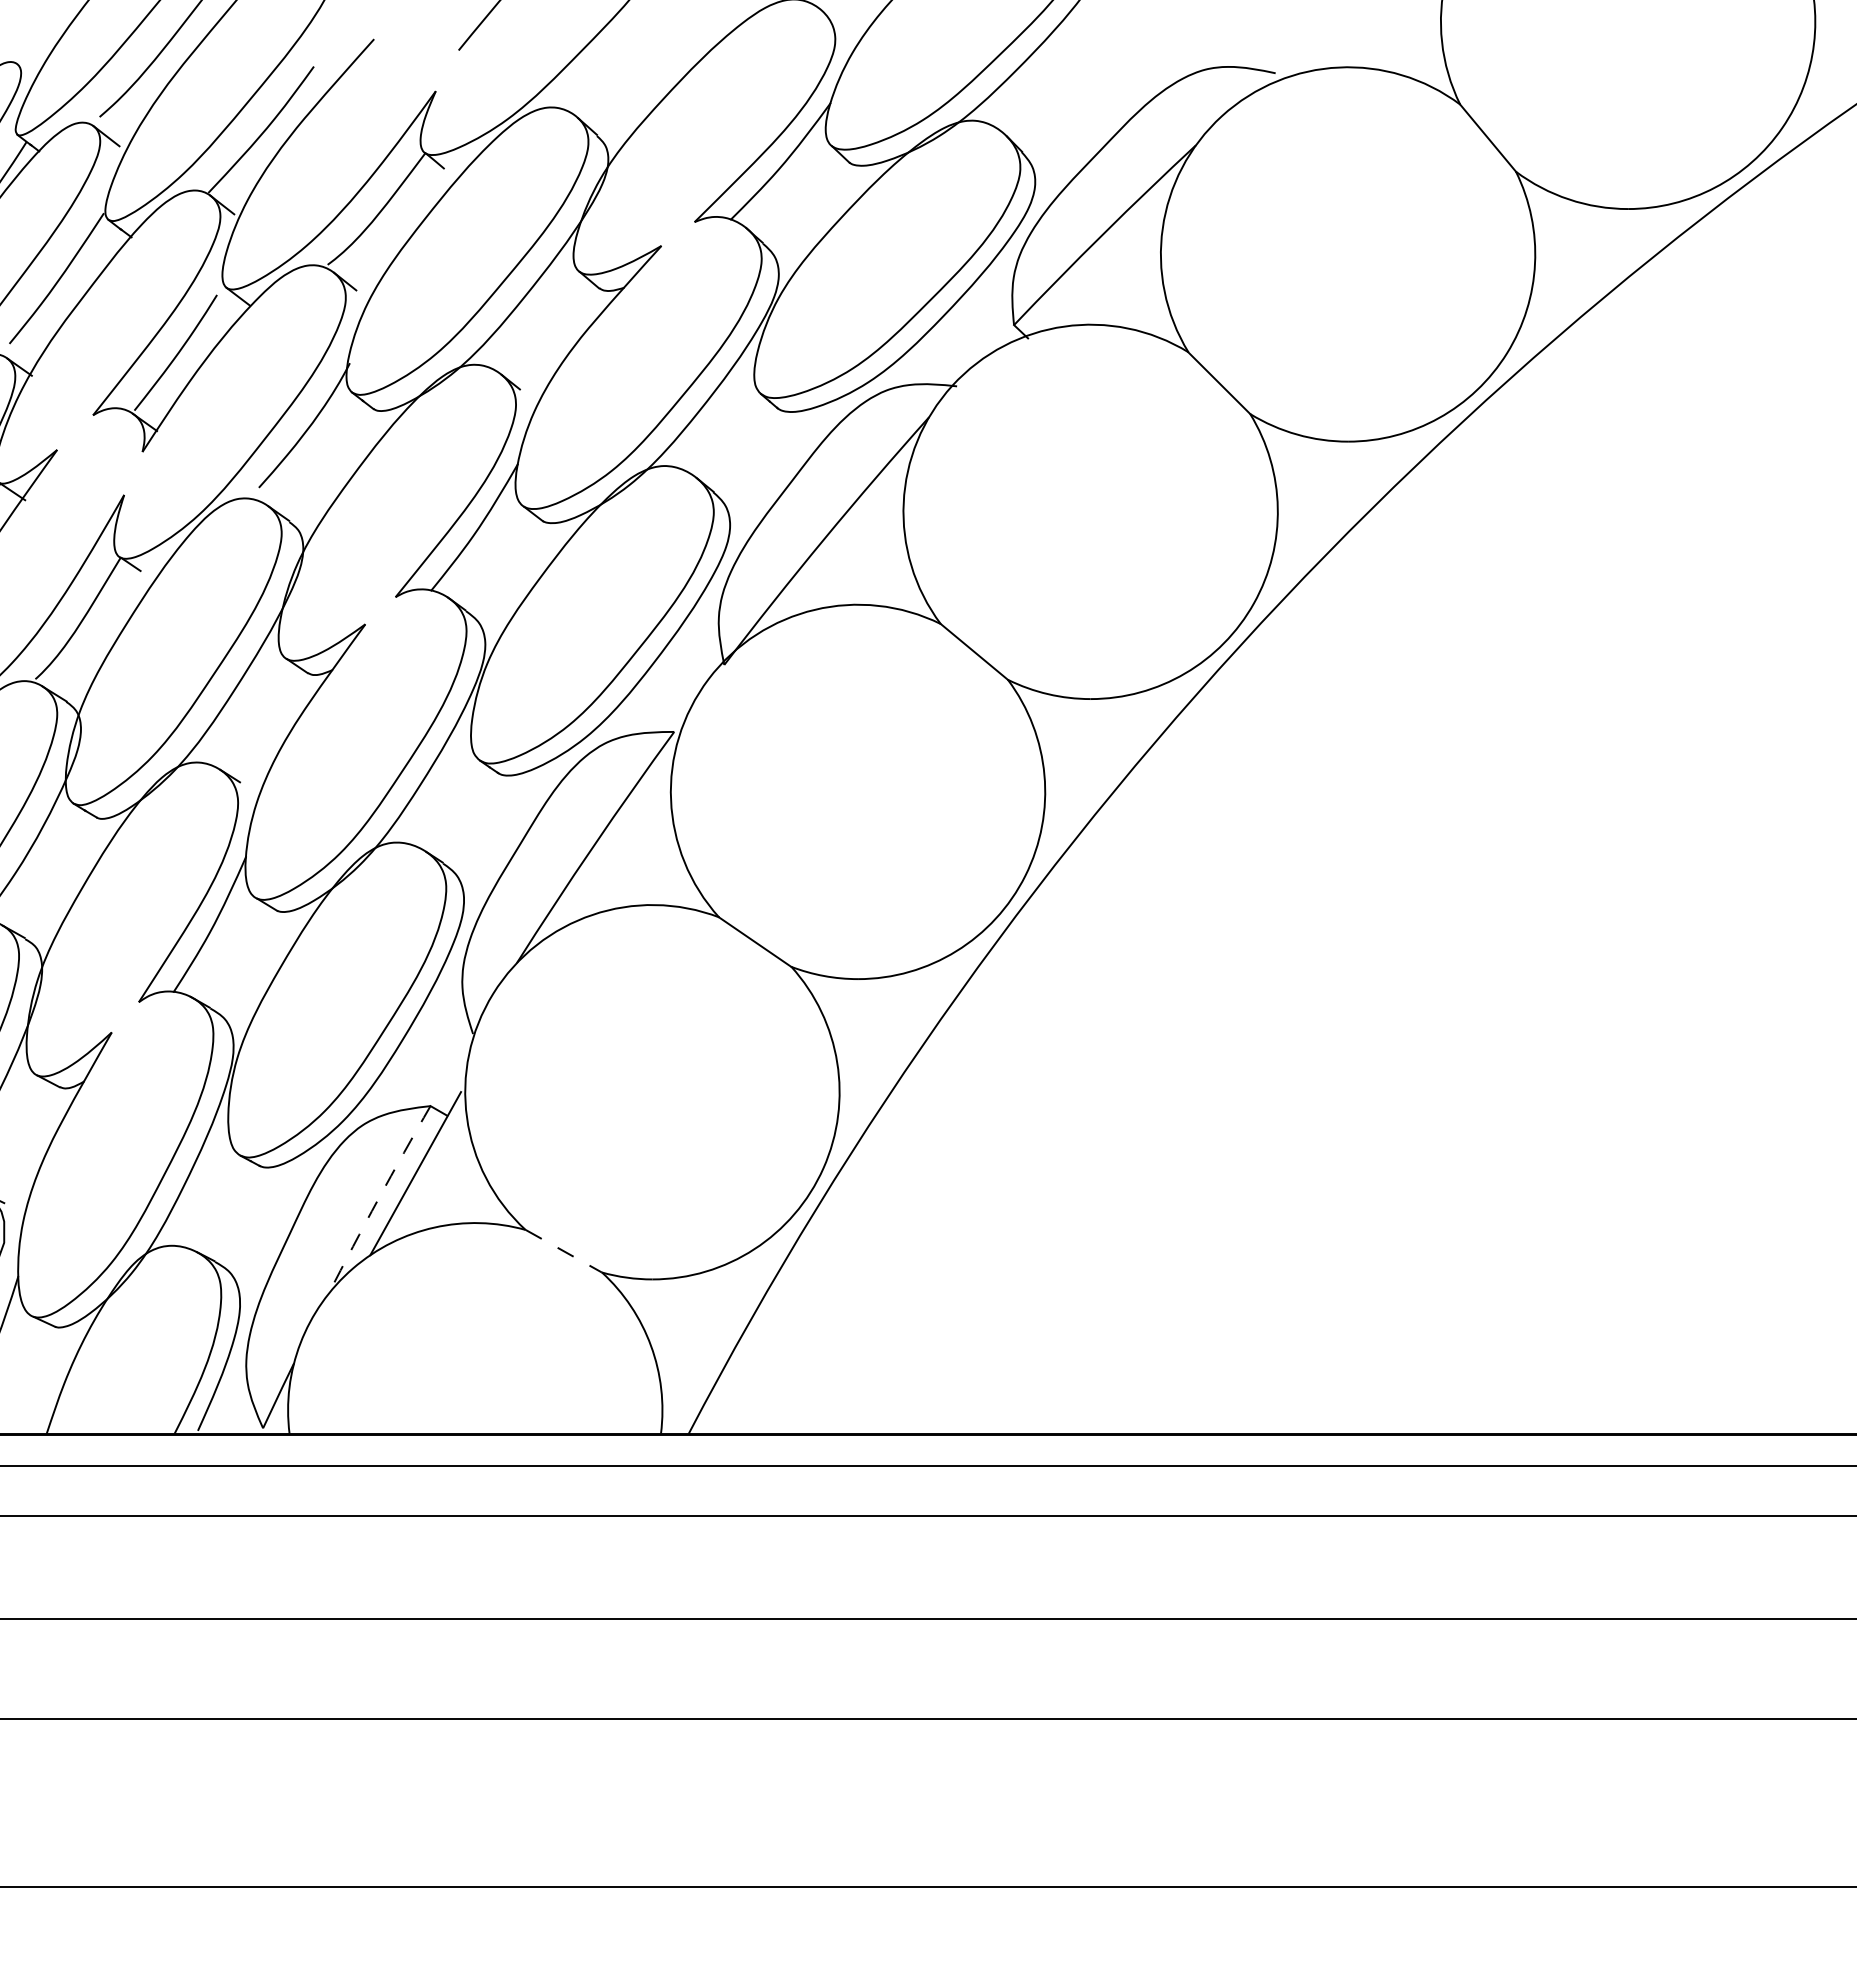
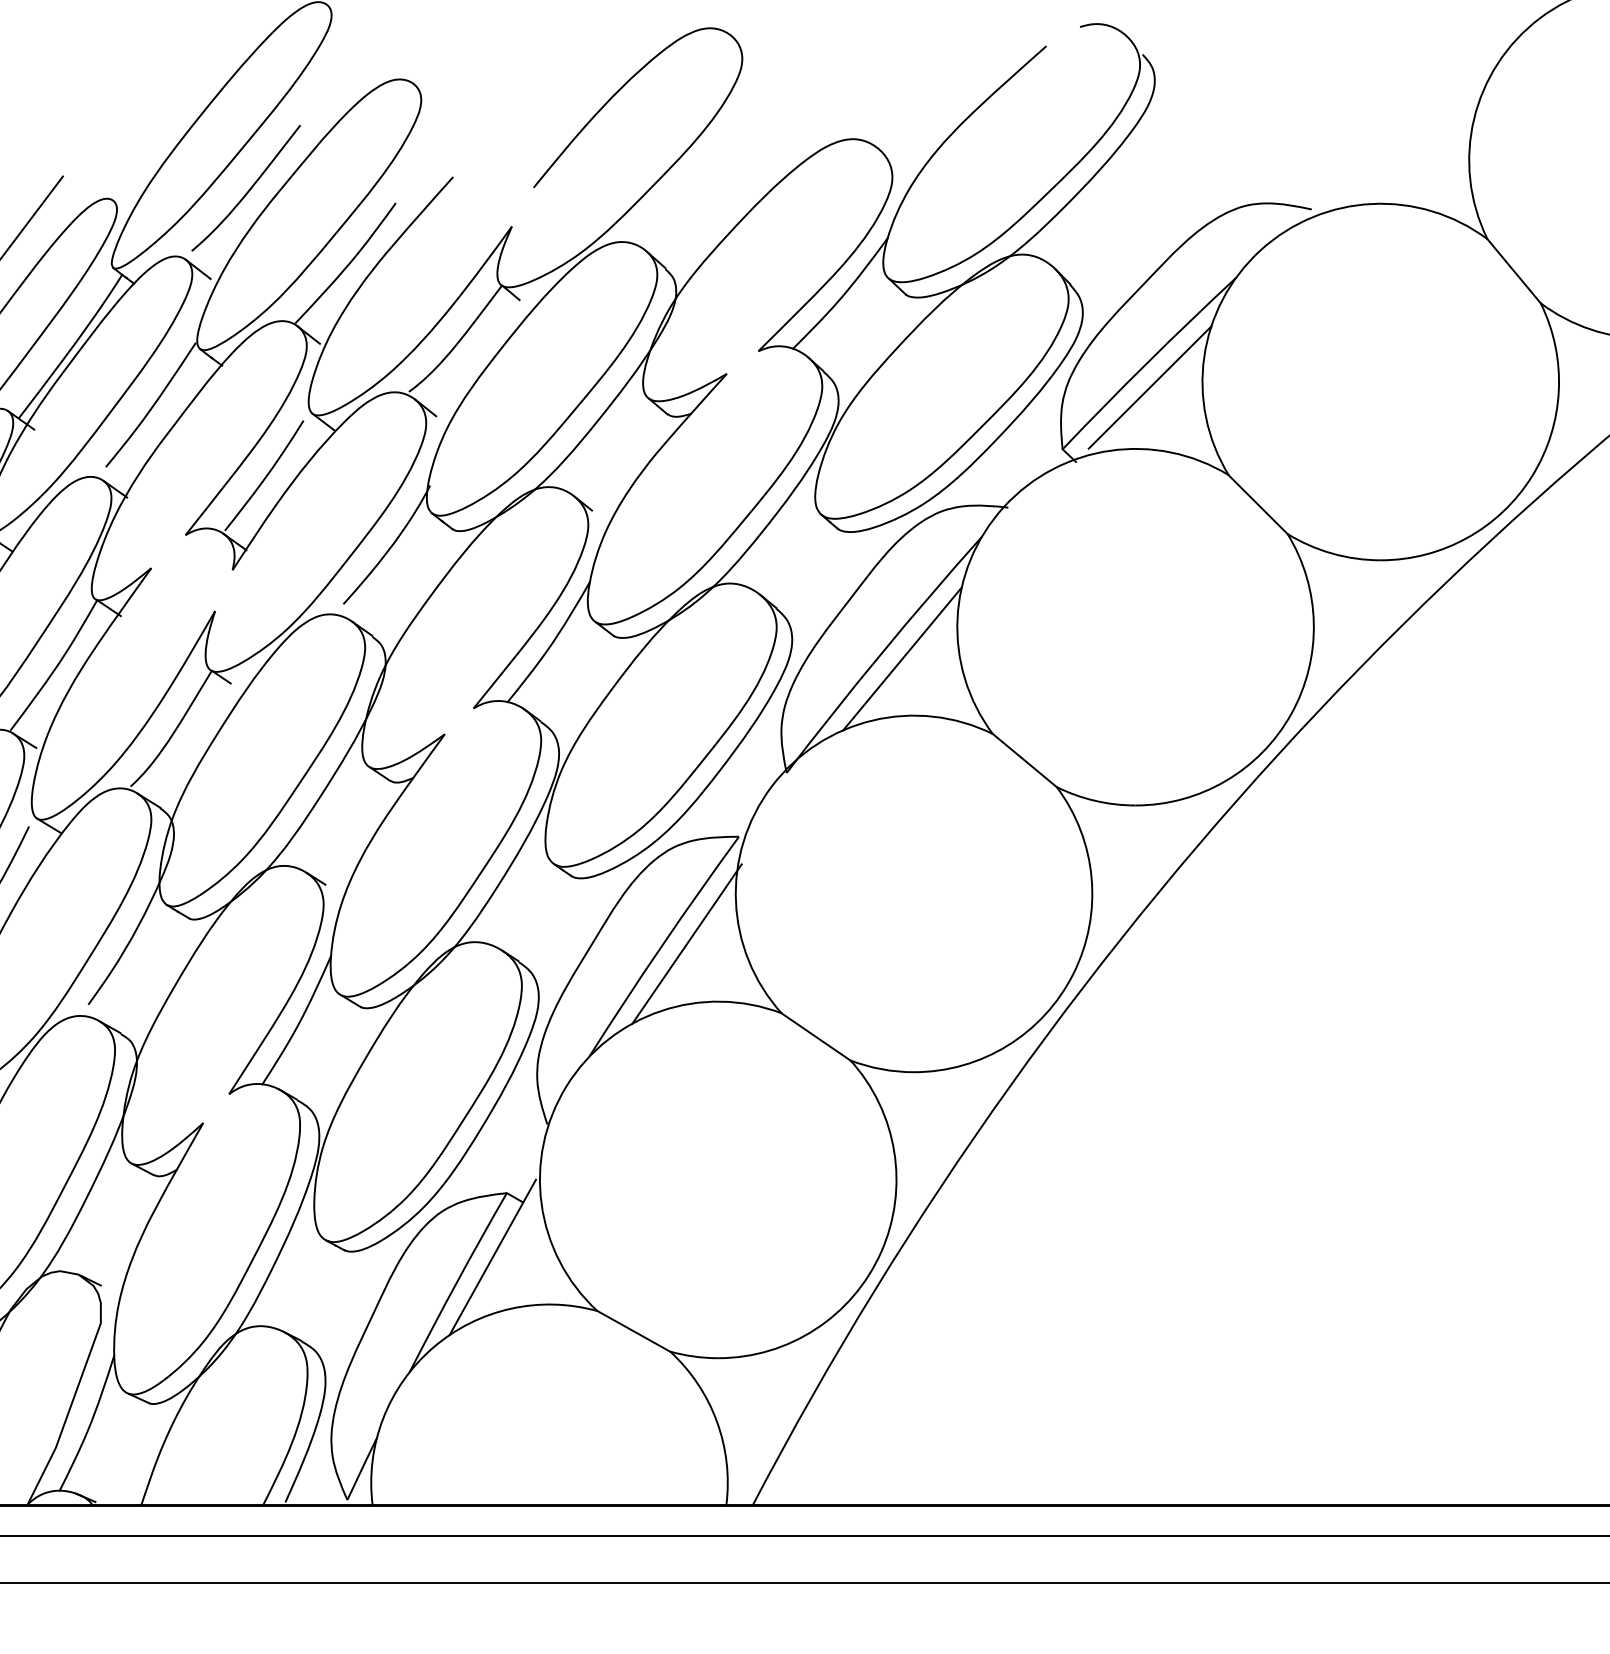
line: (1105, 260) -> (1149, 387), added
line: (845, 545) -> (902, 659), added
line: (619, 844) -> (686, 943), added
arc: (378, 1199) -> (457, 1282), dashed -> solid
line: (563, 1251) -> (633, 1331), dashed -> solid

